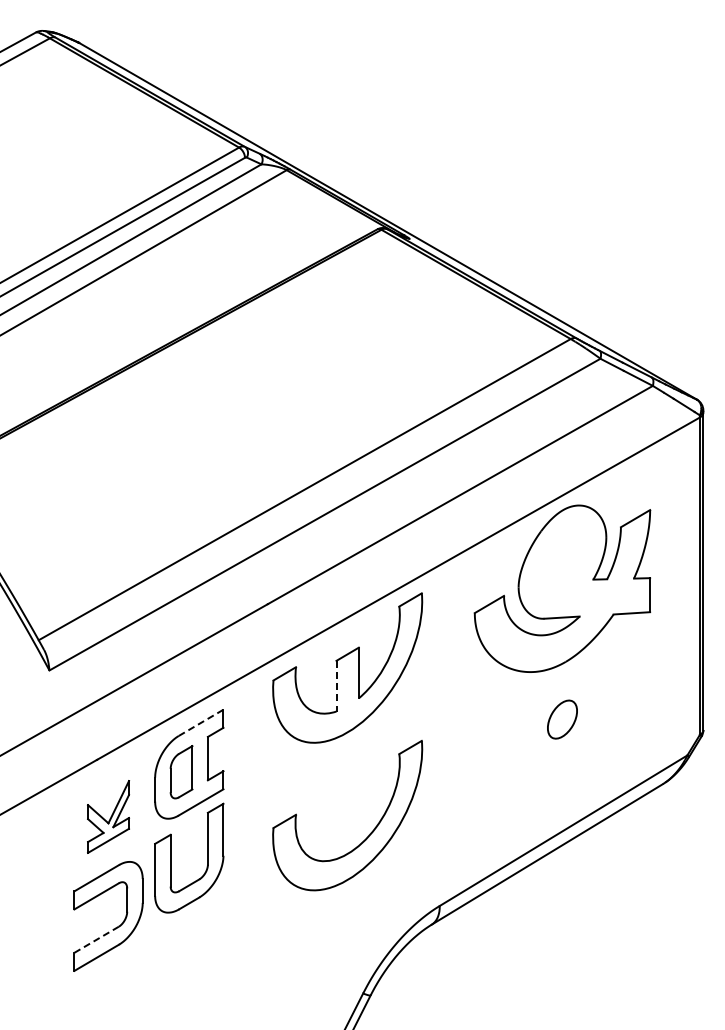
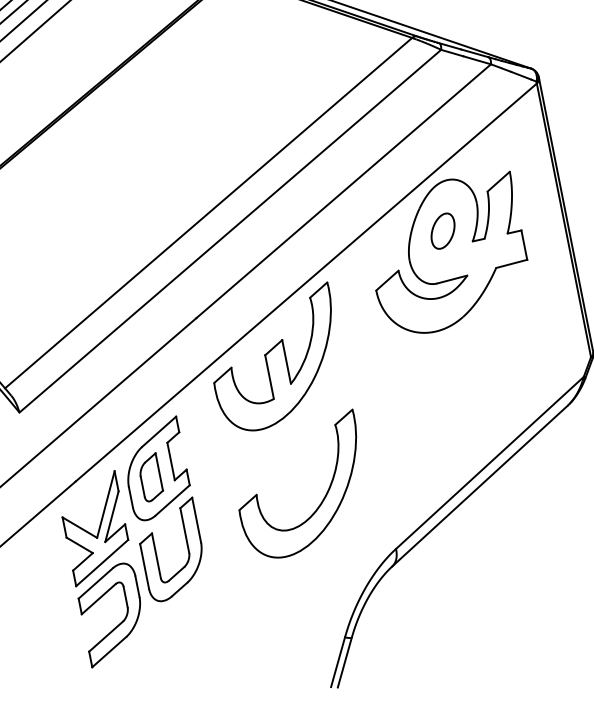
line: (336, 686) -> (269, 377), dashed -> solid
part: (562, 719) -> (443, 231), moved
line: (201, 722) -> (159, 431), dashed -> solid
part: (108, 816) -> (95, 528), size x1.67
line: (96, 939) -> (105, 636), dashed -> solid

